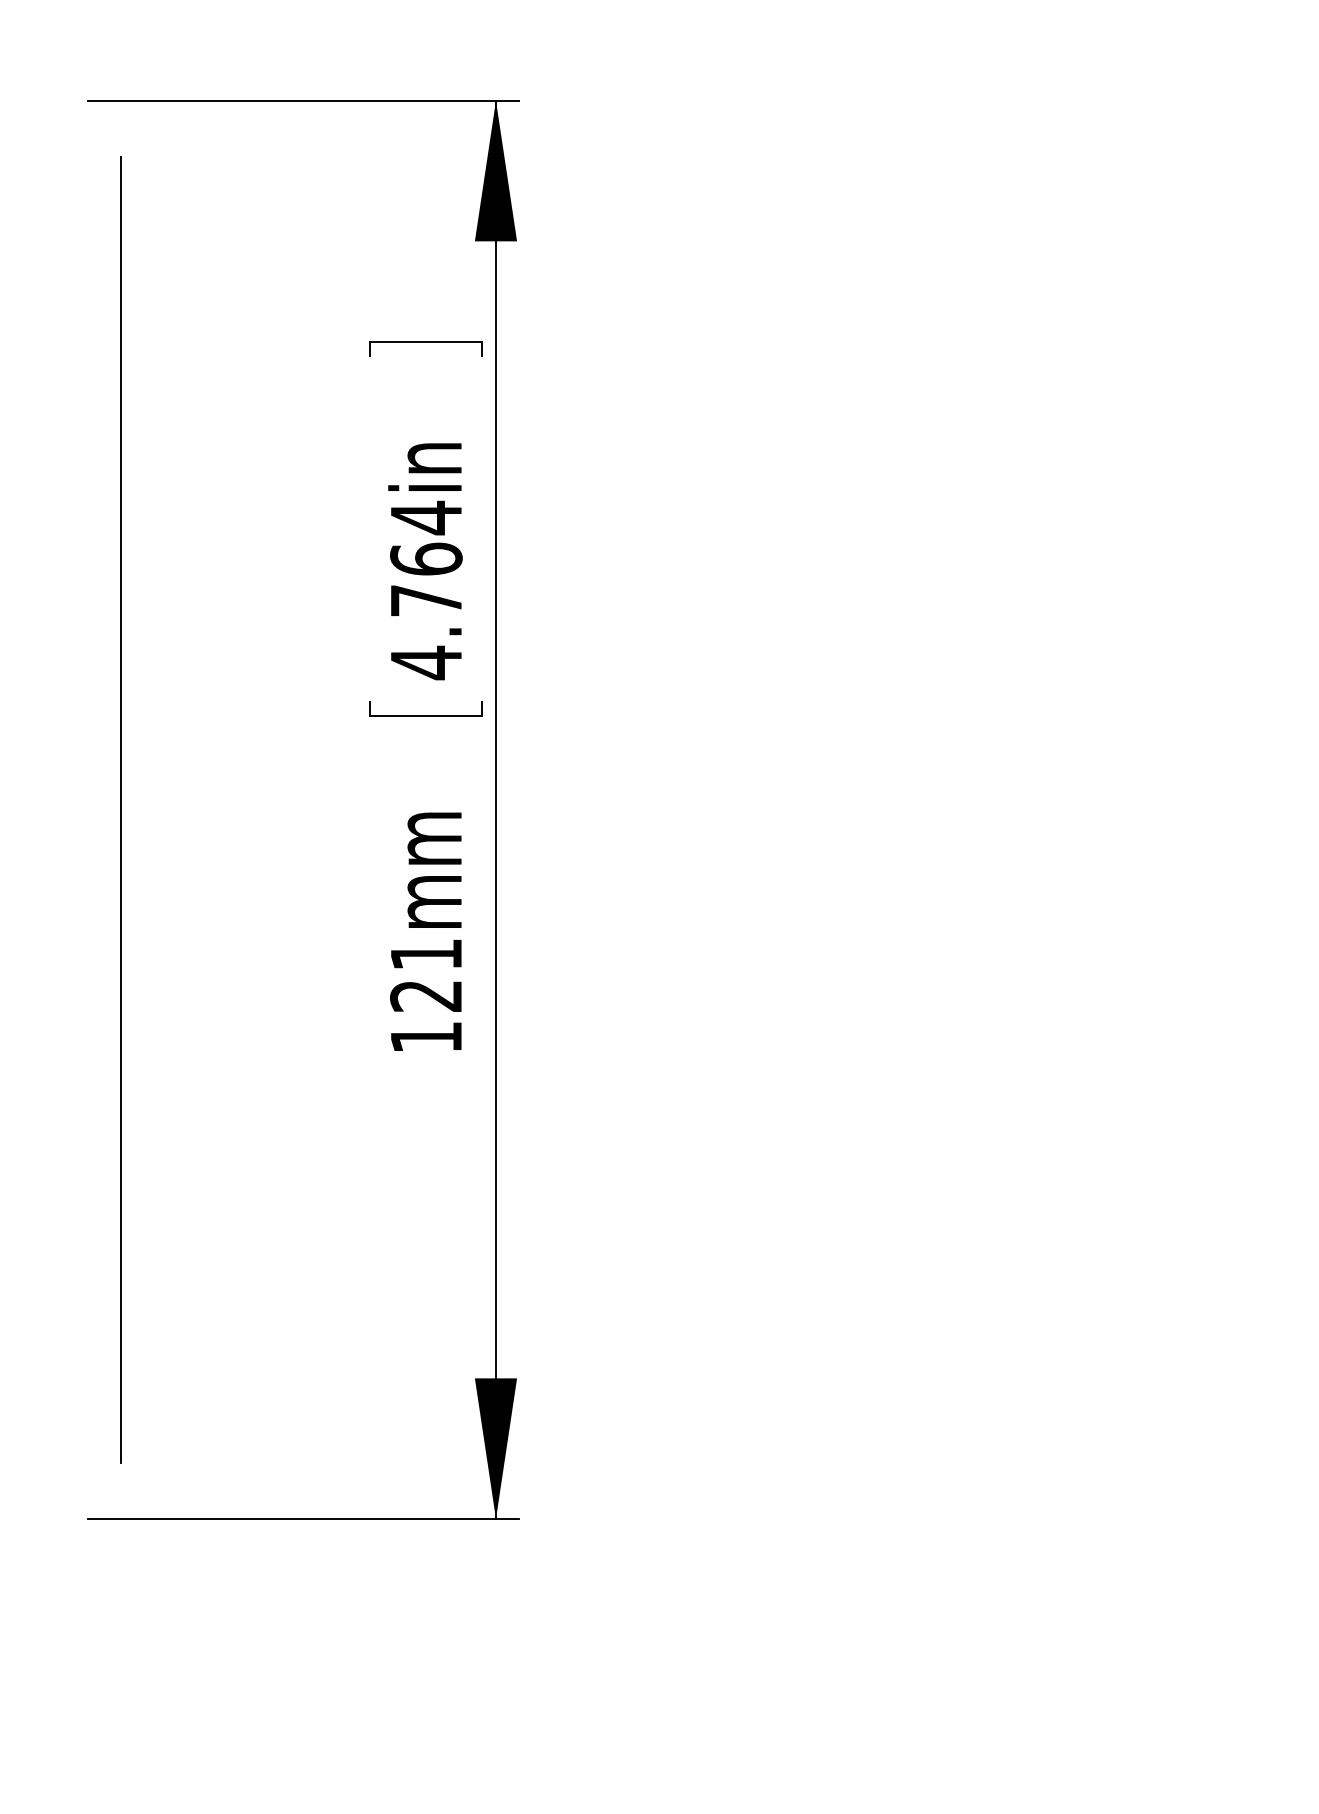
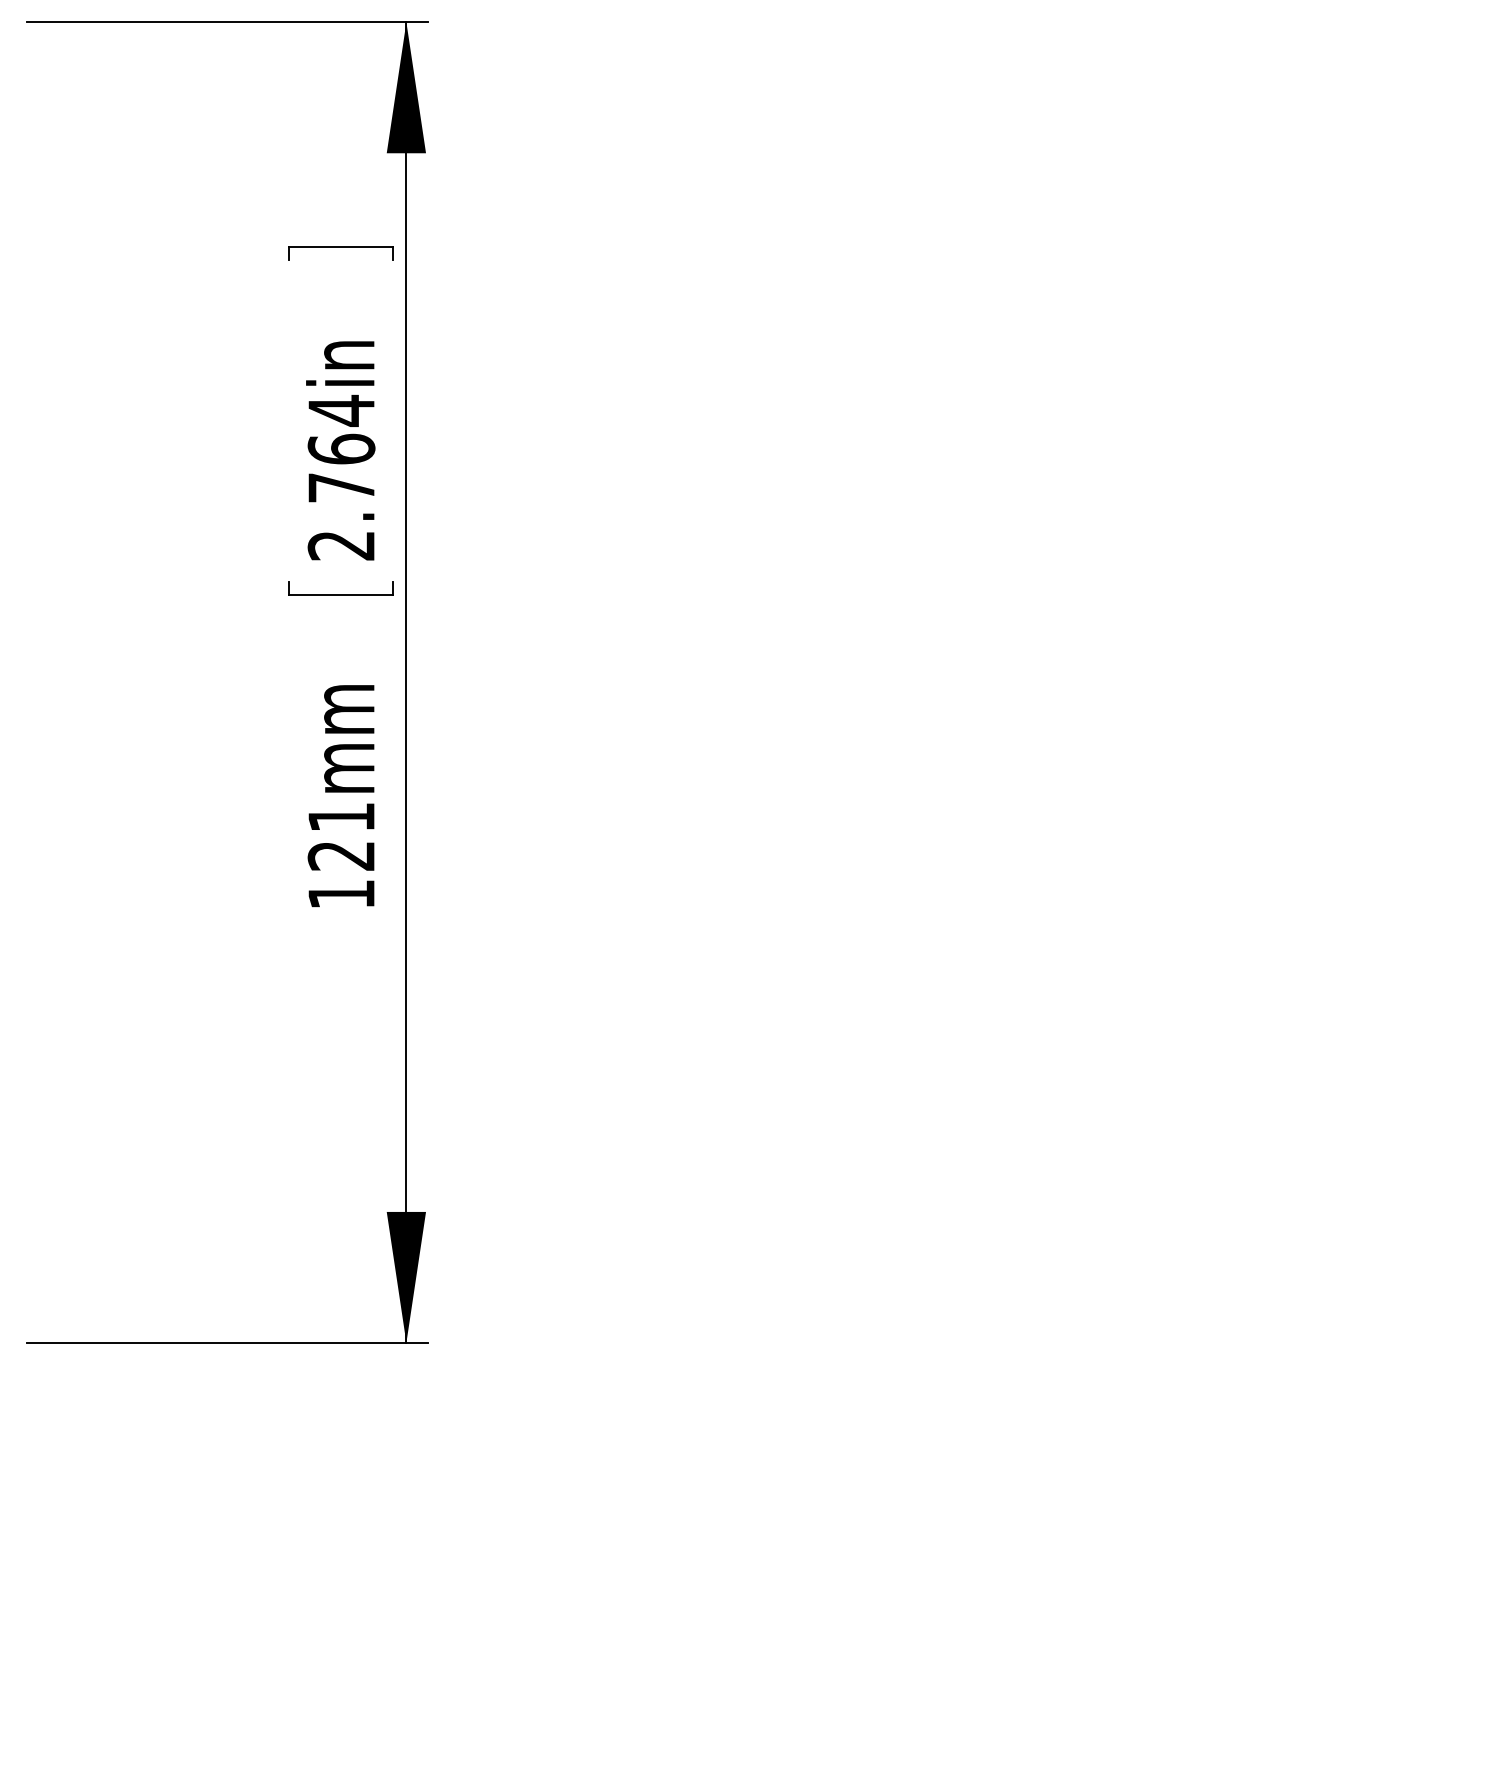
text: (425, 662) -> (340, 545), 4.764in -> 2.764in
line: (121, 809) -> (57, 682), removed

